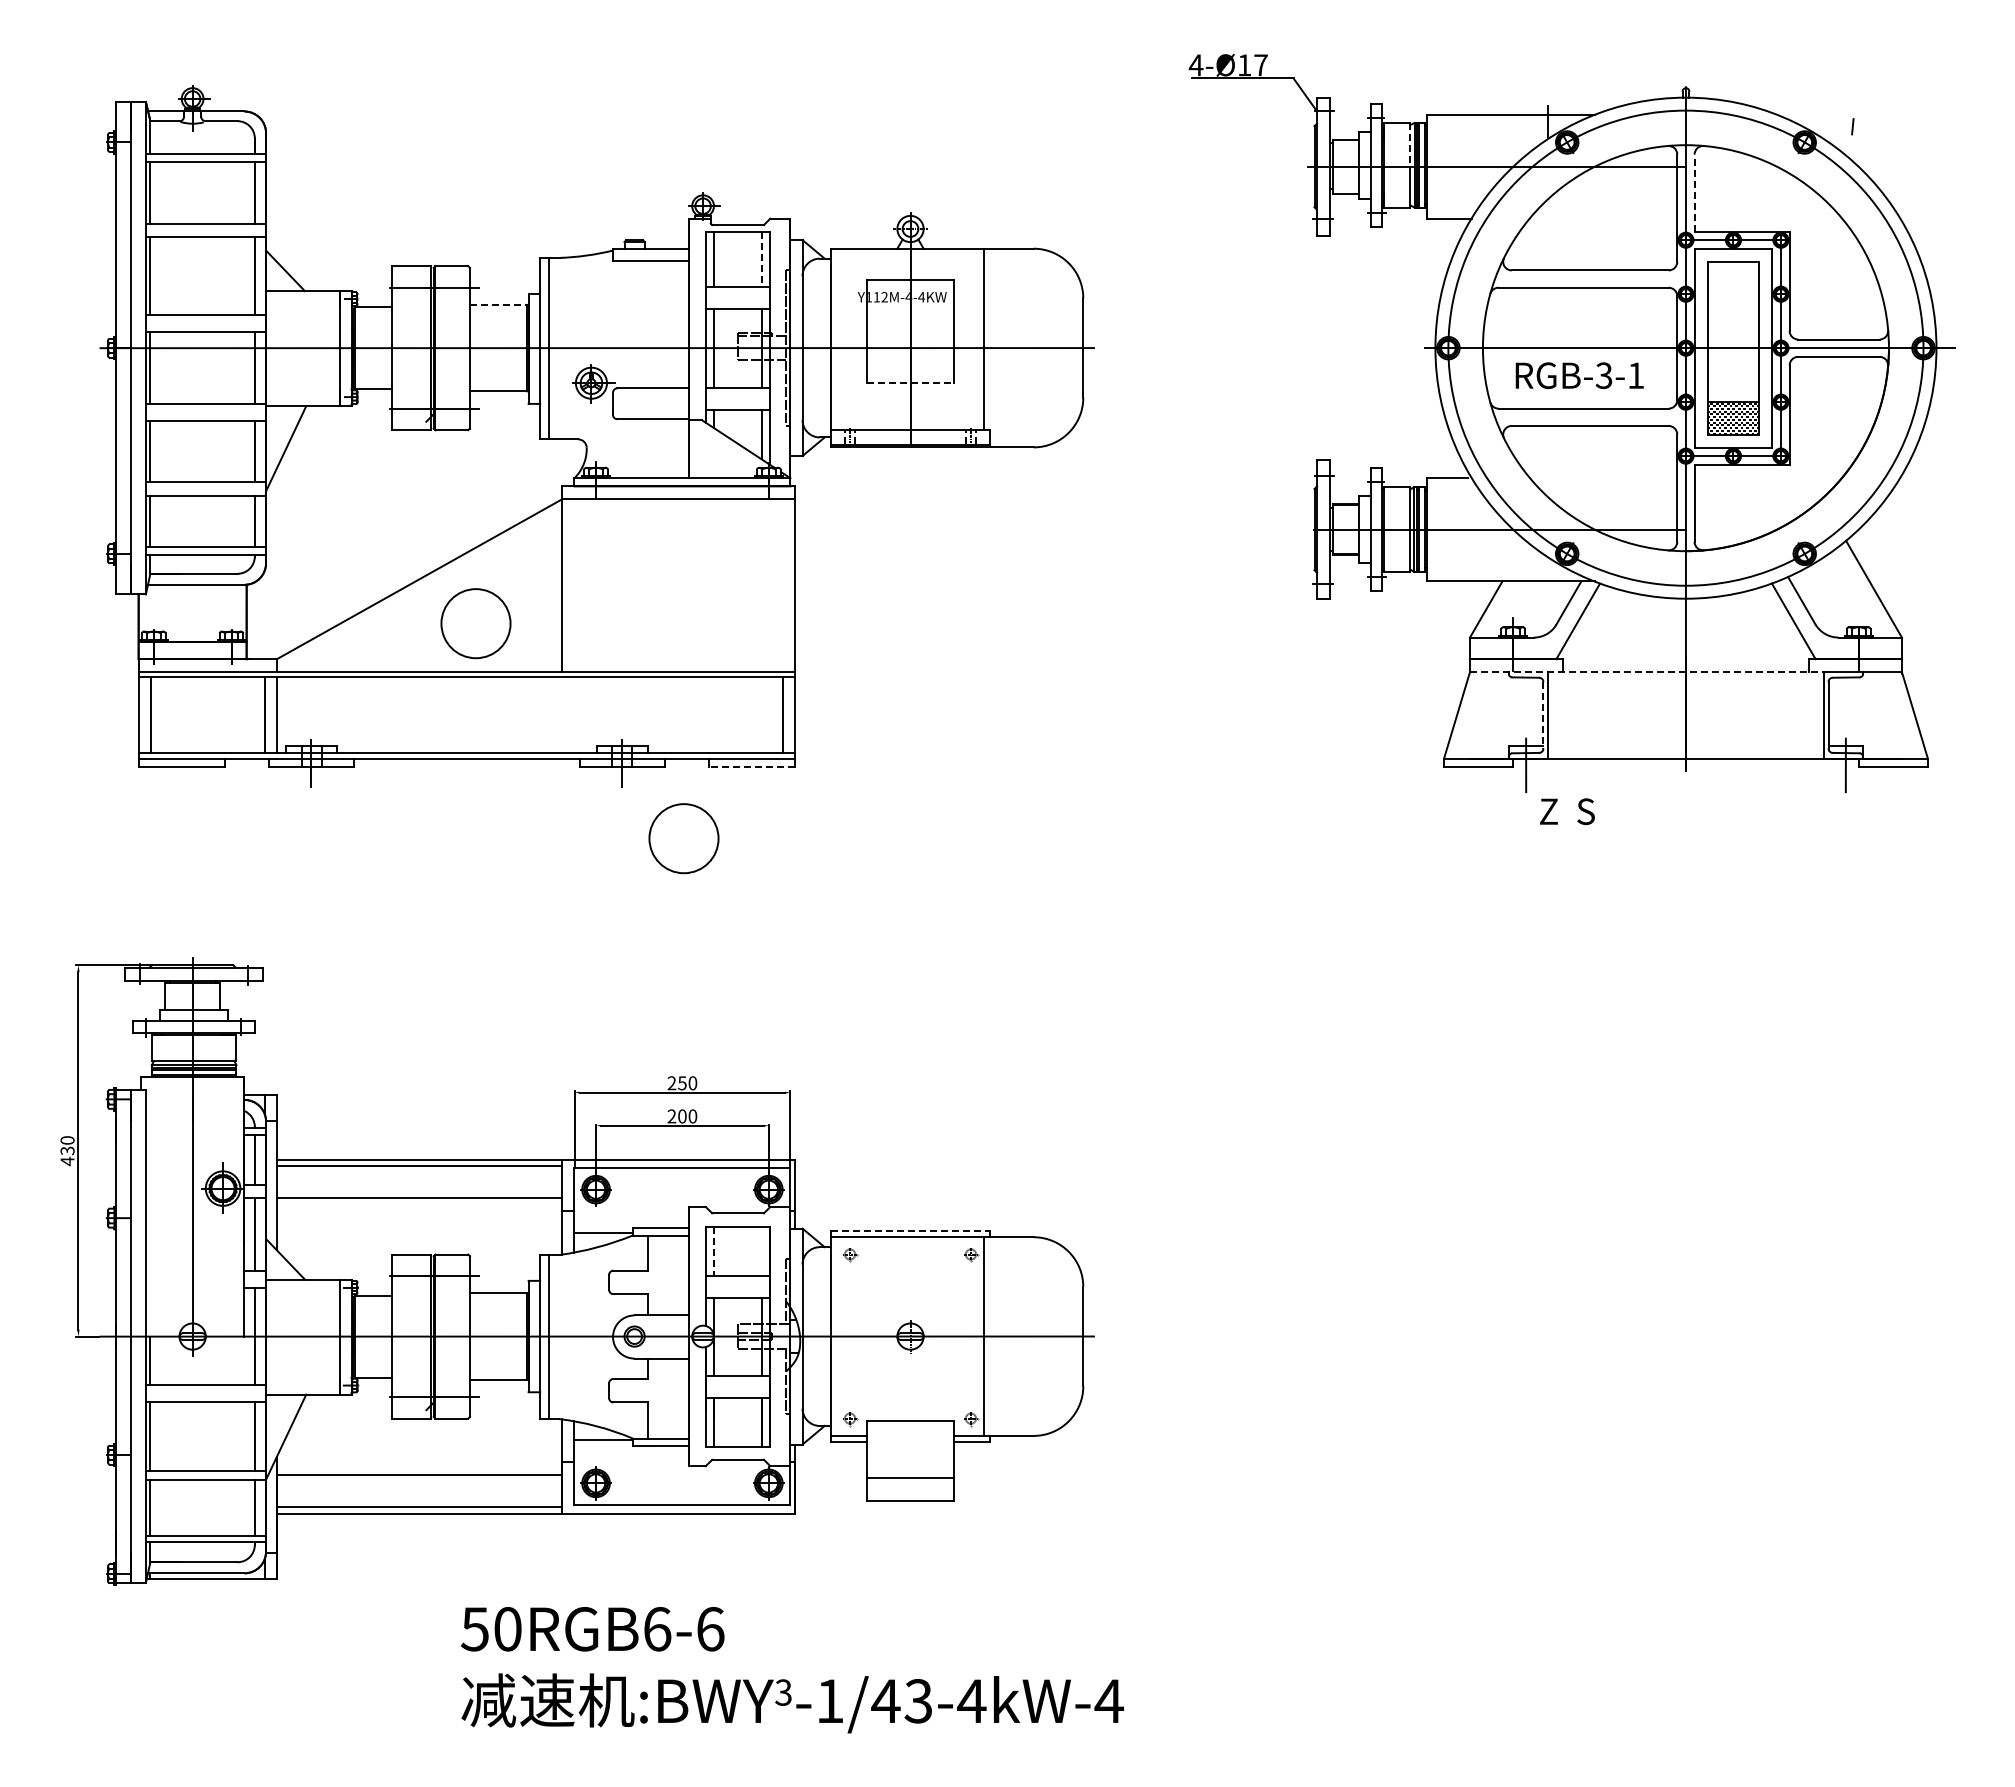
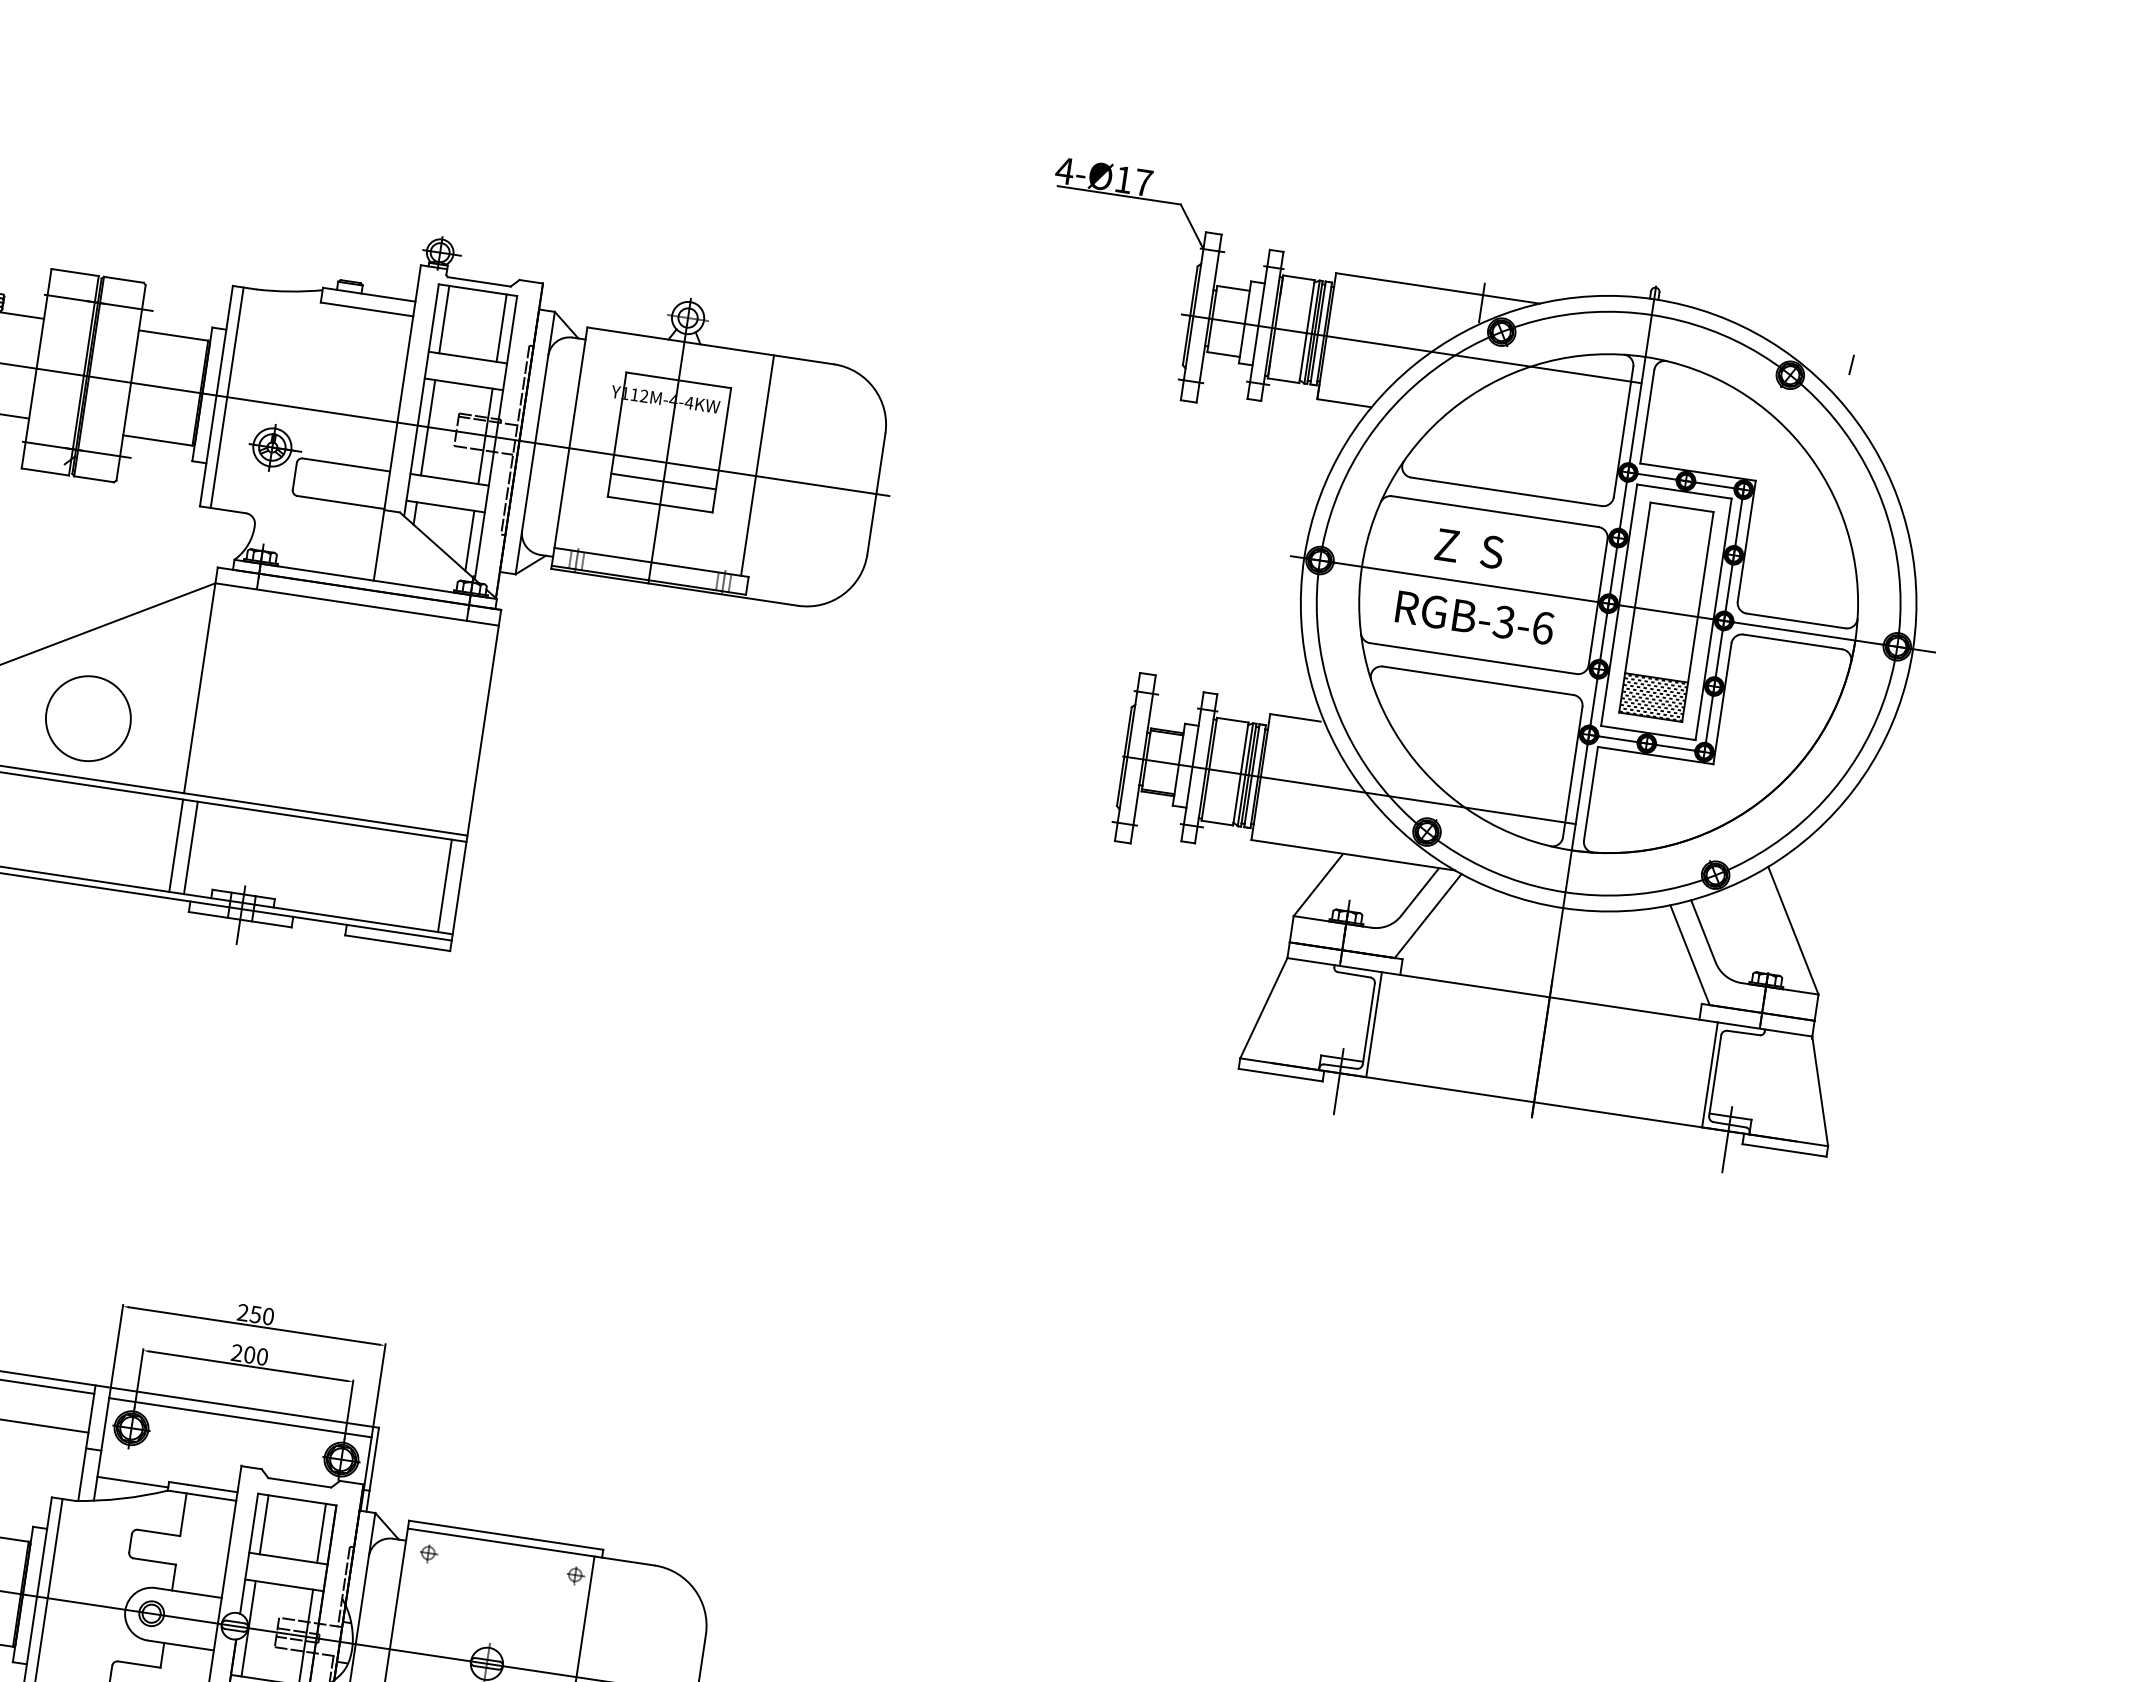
line: (1410, 144) -> (1310, 306), dashed -> solid
line: (1694, 192) -> (1647, 416), dashed -> solid
line: (761, 259) -> (501, 328), dashed -> solid
line: (498, 305) -> (173, 336), dashed -> solid
line: (910, 363) -> (663, 481), added
text: (1636, 375) -> (1543, 627), RGB-3-1 -> RGB-3-6
line: (911, 382) -> (661, 504), dashed -> solid
line: (1647, 672) -> (1503, 990), dashed -> solid
line: (561, 715) -> (175, 845), added
line: (574, 715) -> (191, 848), added
line: (1543, 715) -> (1368, 1024), dashed -> solid
line: (751, 767) -> (397, 943), dashed -> solid
text: (1567, 811) -> (1469, 548), moved
circle: (683, 838) -> (301, 1017), removed
line: (910, 1230) -> (506, 1534), dashed -> solid
line: (714, 1251) -> (264, 1524), dashed -> solid
line: (761, 1251) -> (321, 1533), added

